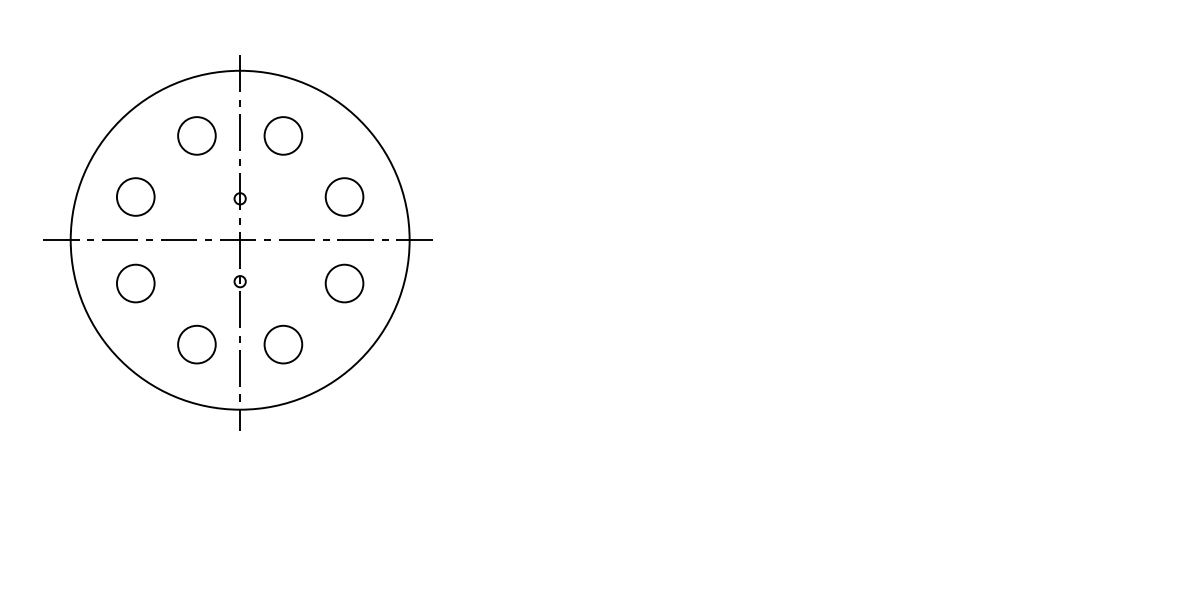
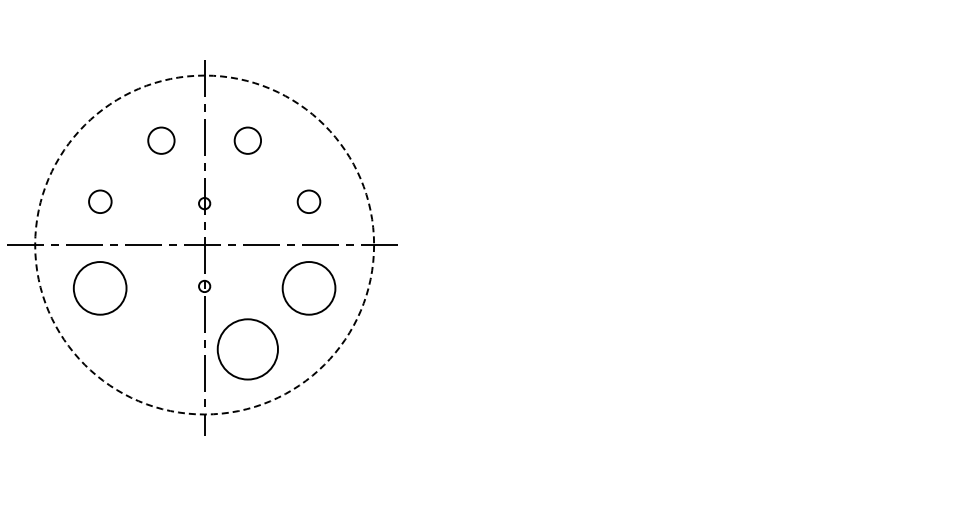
circle: (196, 135) -> (160, 140), size x0.7
circle: (283, 135) -> (247, 140), size x0.7
circle: (135, 196) -> (99, 201), size x0.6
circle: (344, 196) -> (308, 201), size x0.6
circle: (239, 239) -> (203, 244), solid -> dashed
circle: (135, 283) -> (99, 288), size x1.4
circle: (344, 283) -> (308, 288), size x1.4
circle: (196, 344) -> (160, 349), removed
circle: (283, 344) -> (247, 349), size x1.6

